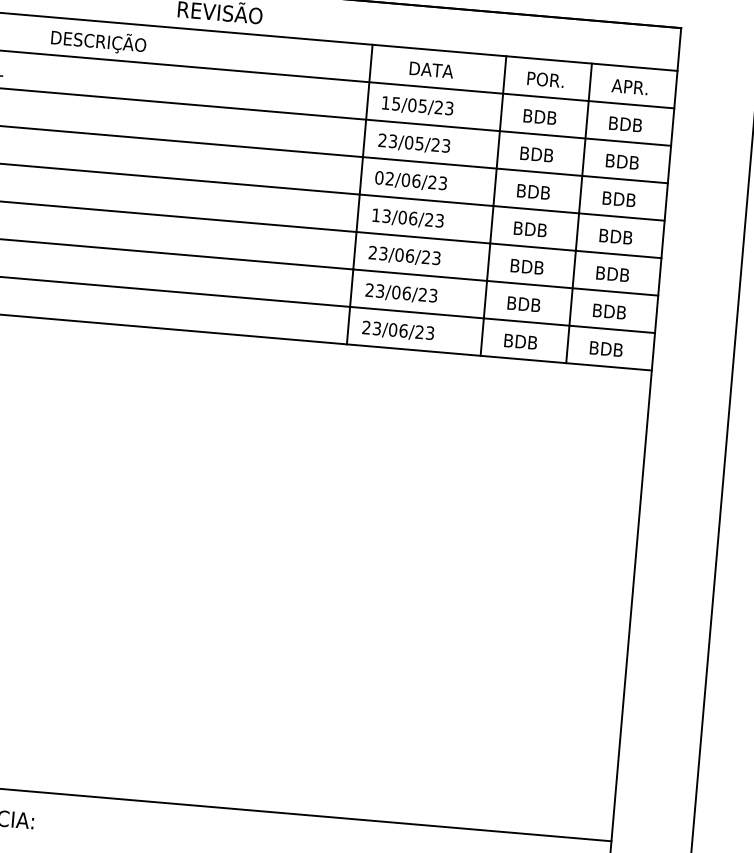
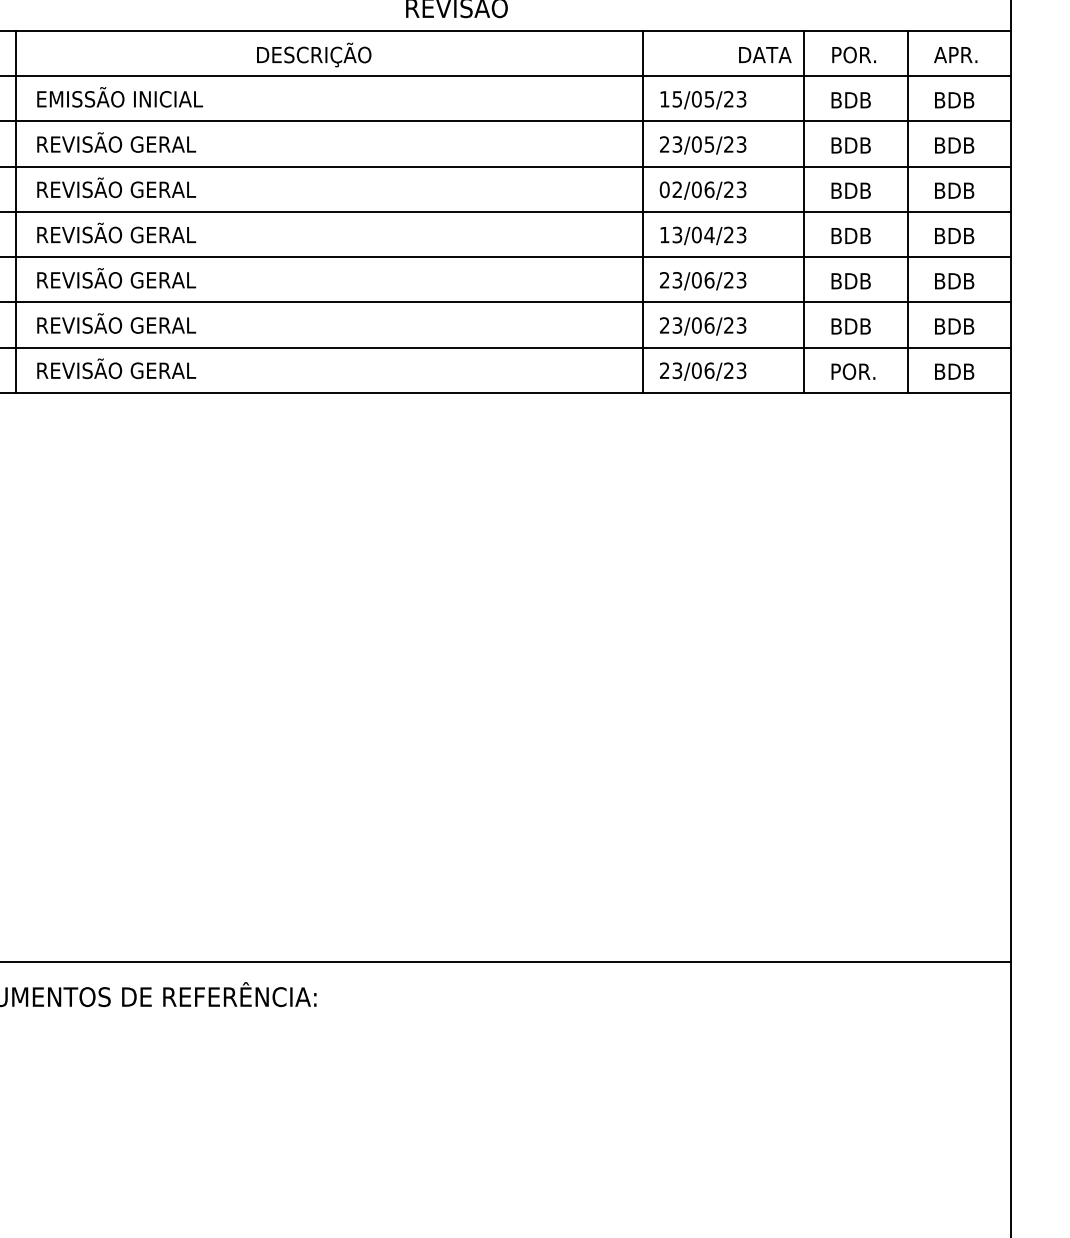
text: (431, 69) -> (765, 54), moved
text: (413, 218) -> (709, 234), 13/06/23 -> 13/04/23
text: (523, 341) -> (854, 371), BDB -> POR.

